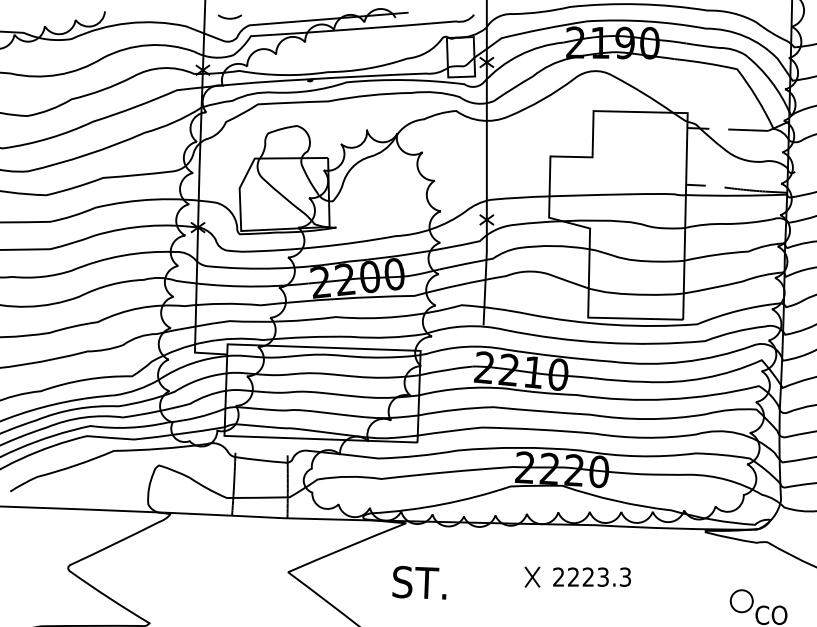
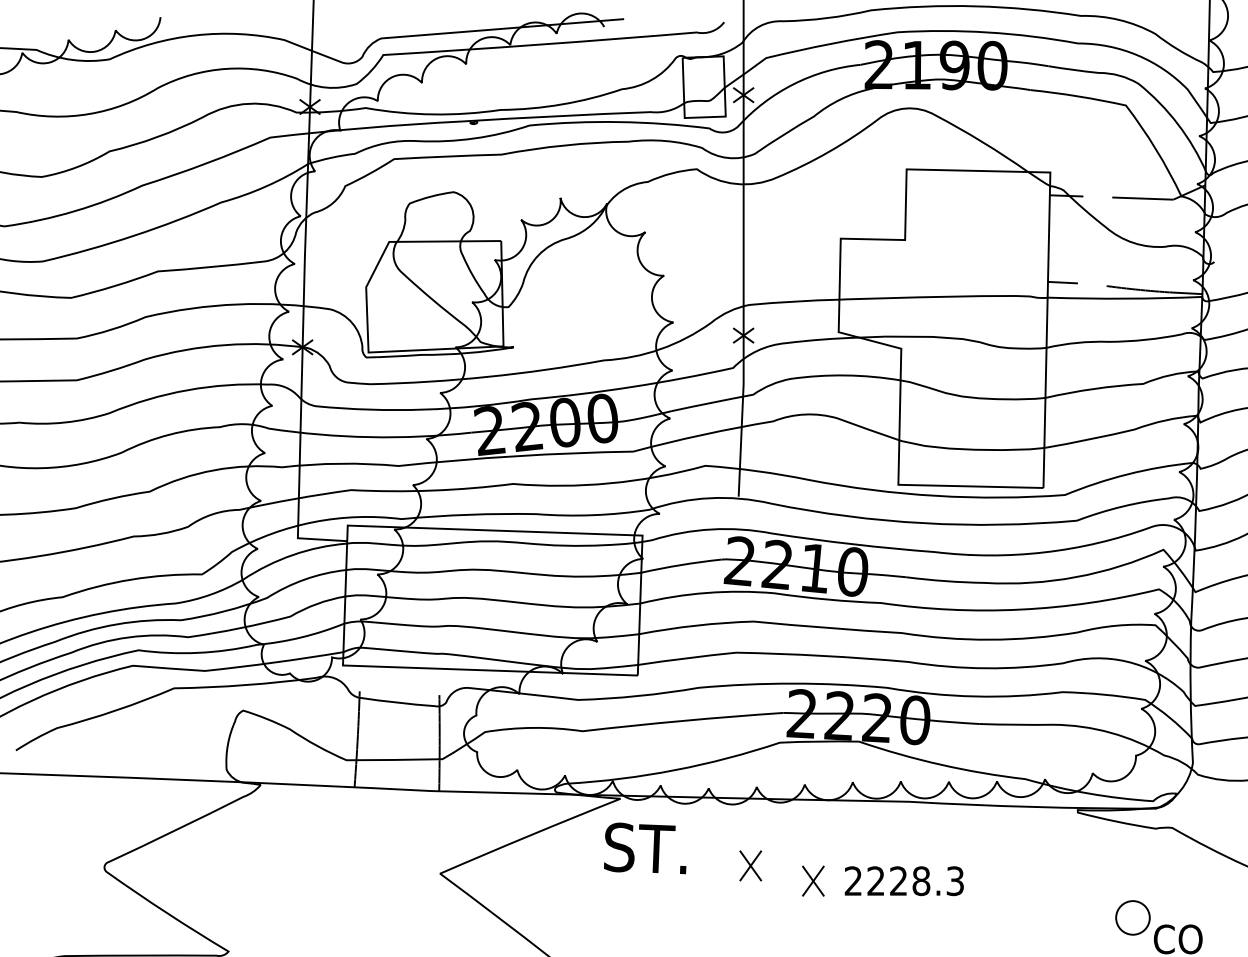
curve: (229, 17) -> (350, 26), removed
part: (491, 566) -> (750, 864), added
text: (603, 576) -> (921, 880), 2223.3 -> 2228.3
text: (419, 582) -> (645, 848), moved

